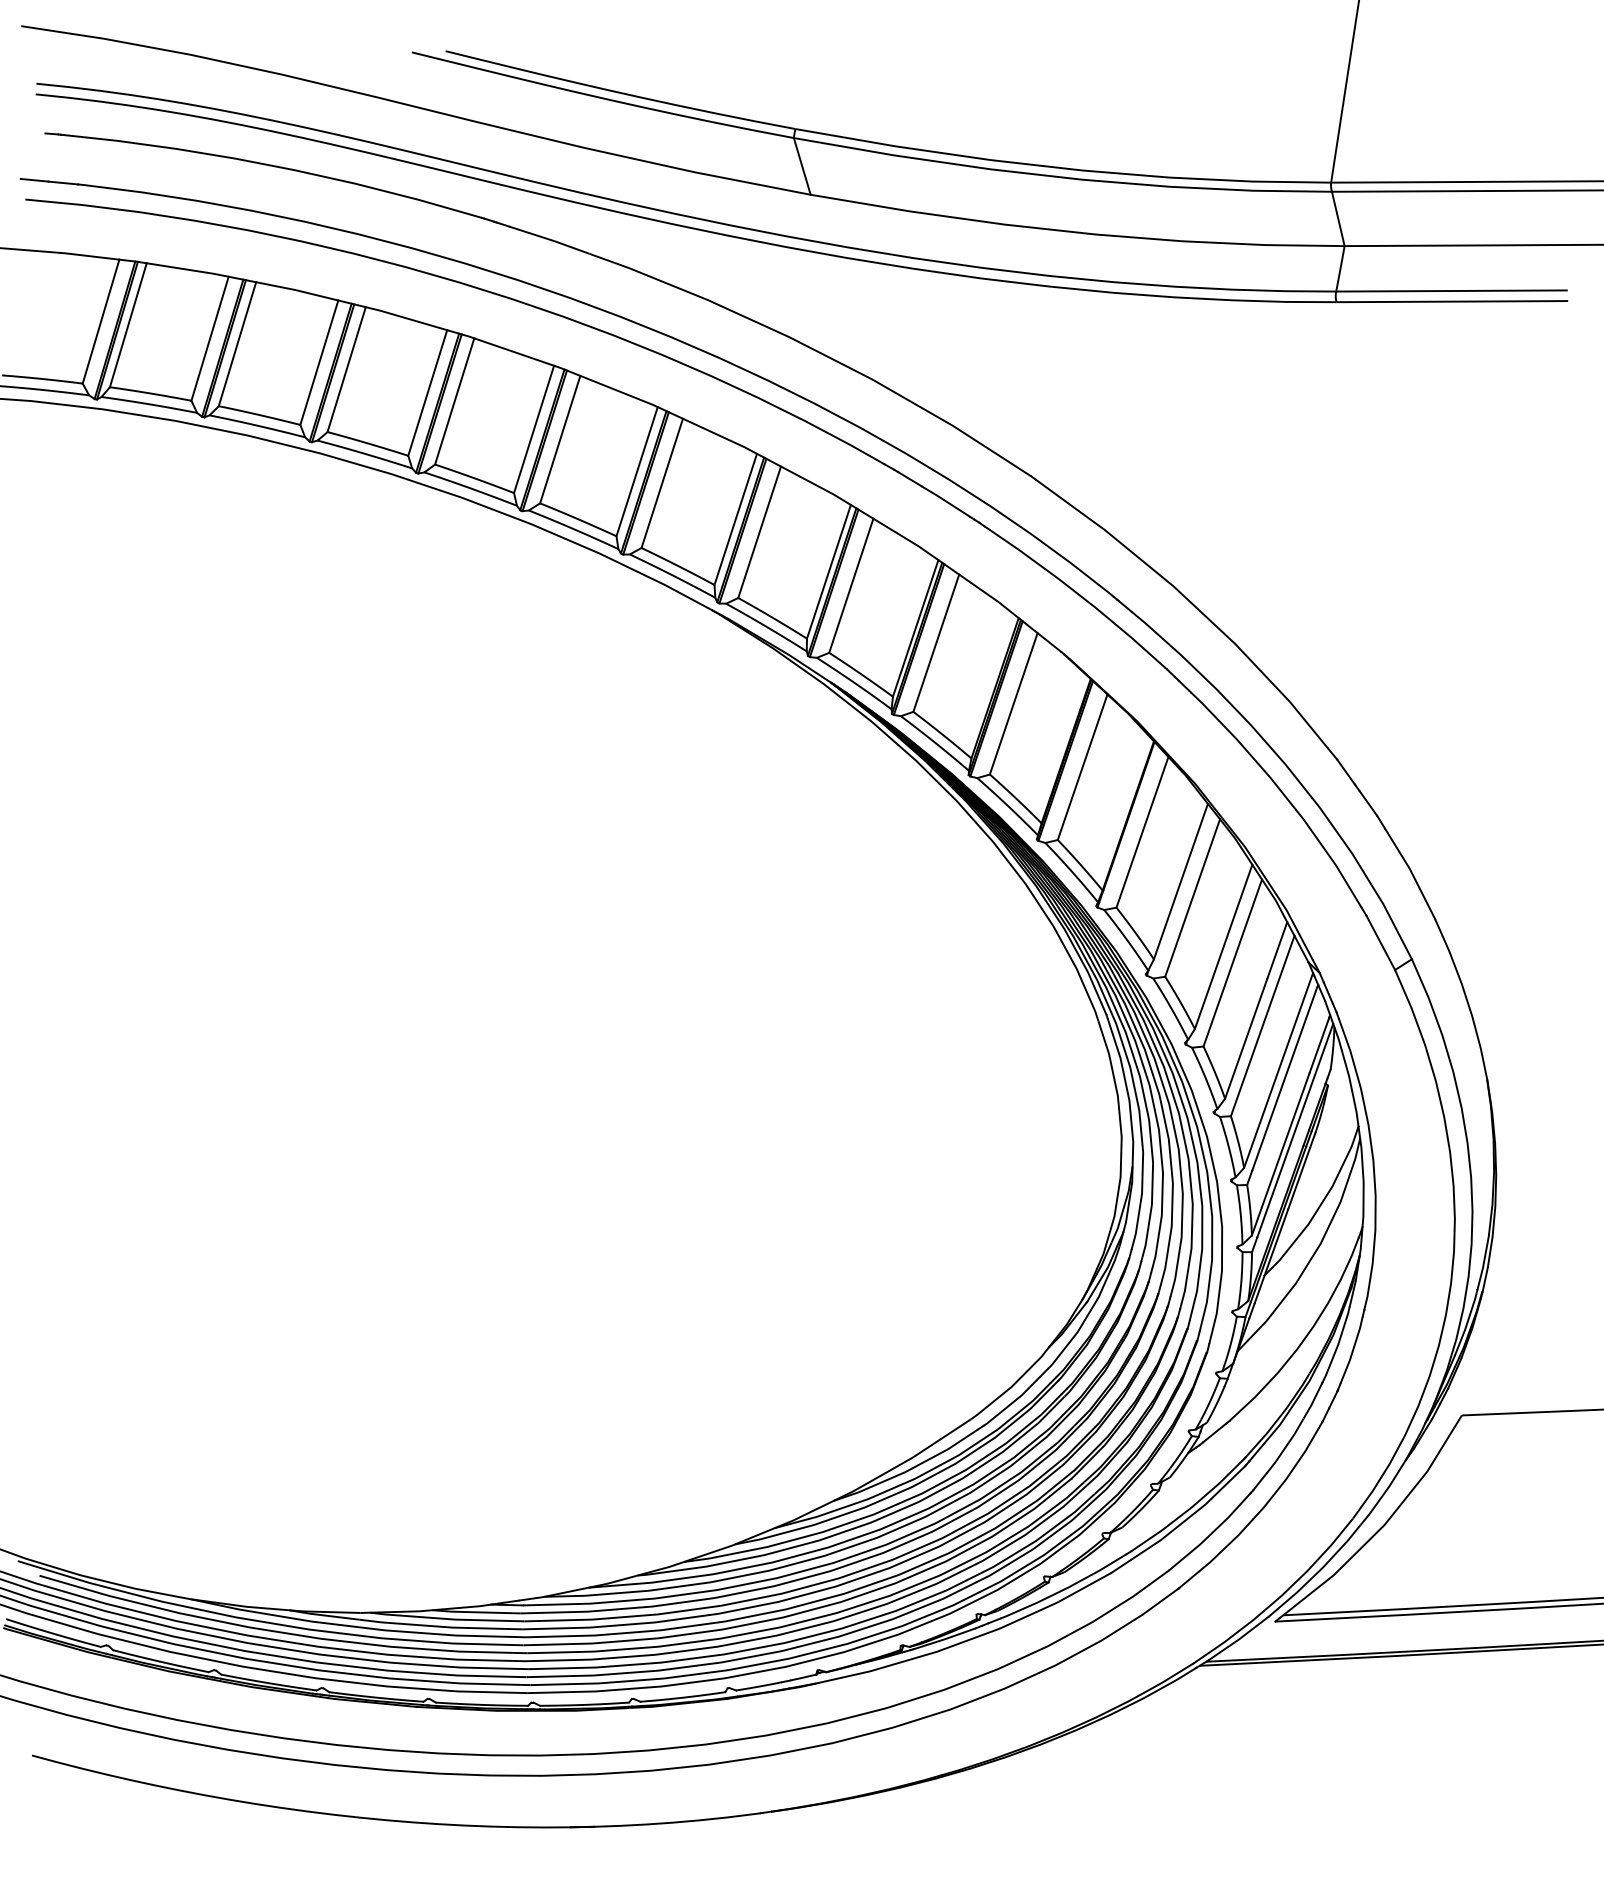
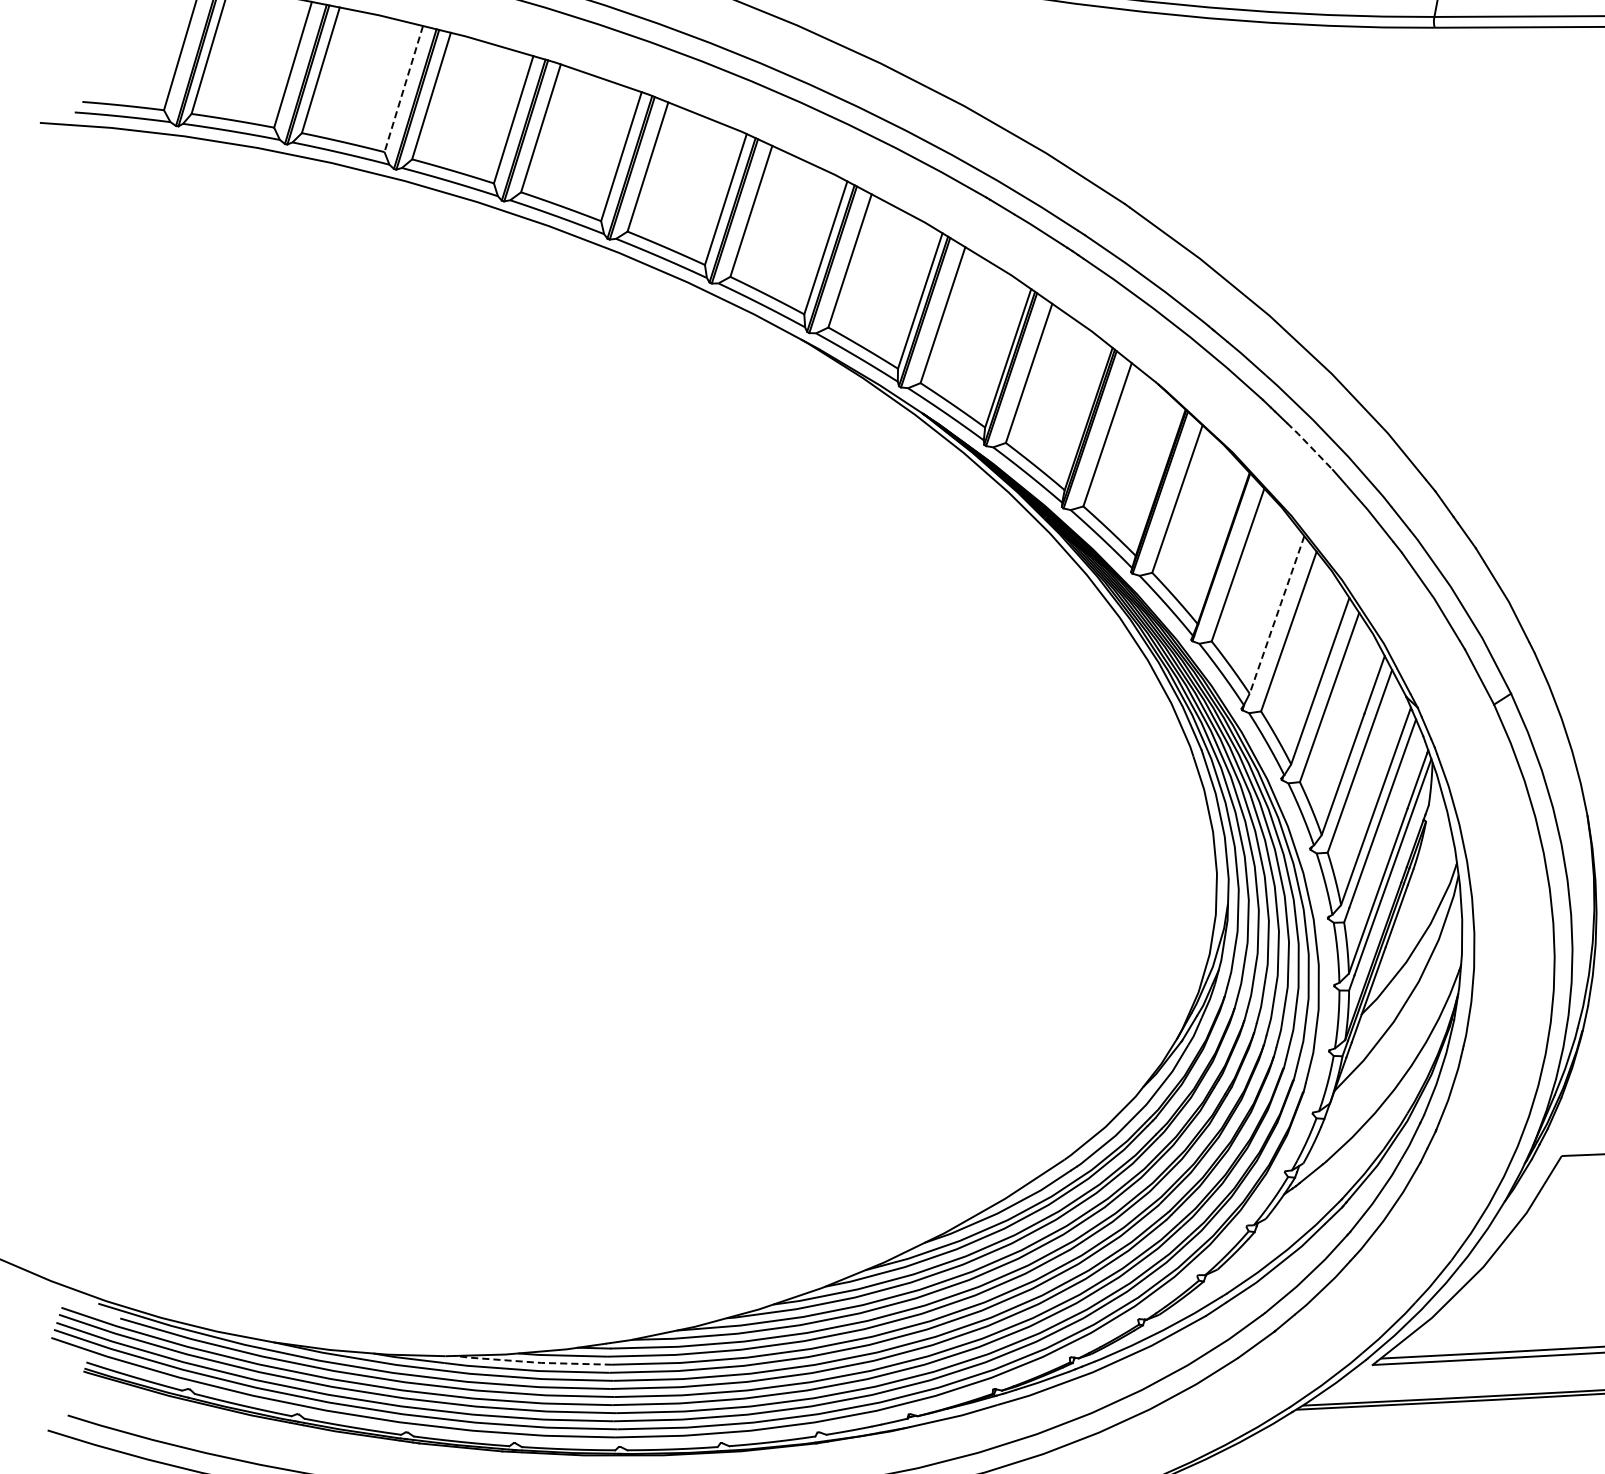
line: (319, 363) -> (403, 89), solid -> dashed
line: (1212, 714) -> (1309, 445), solid -> dashed
line: (1180, 882) -> (1276, 615), solid -> dashed
line: (447, 1619) -> (533, 1362), solid -> dashed

